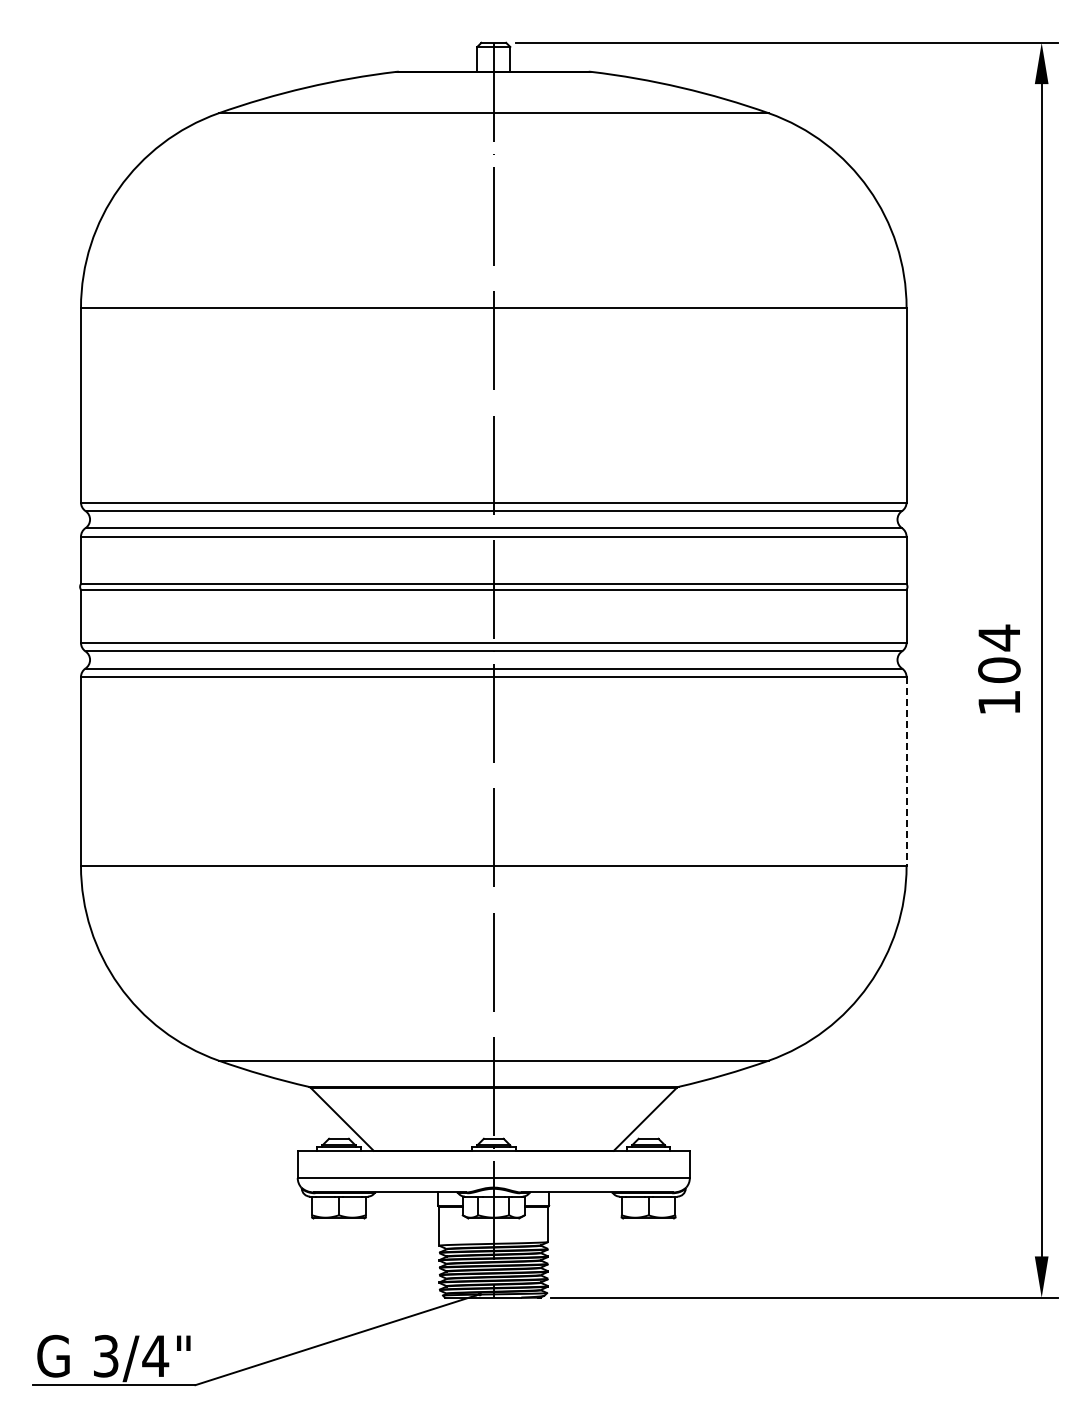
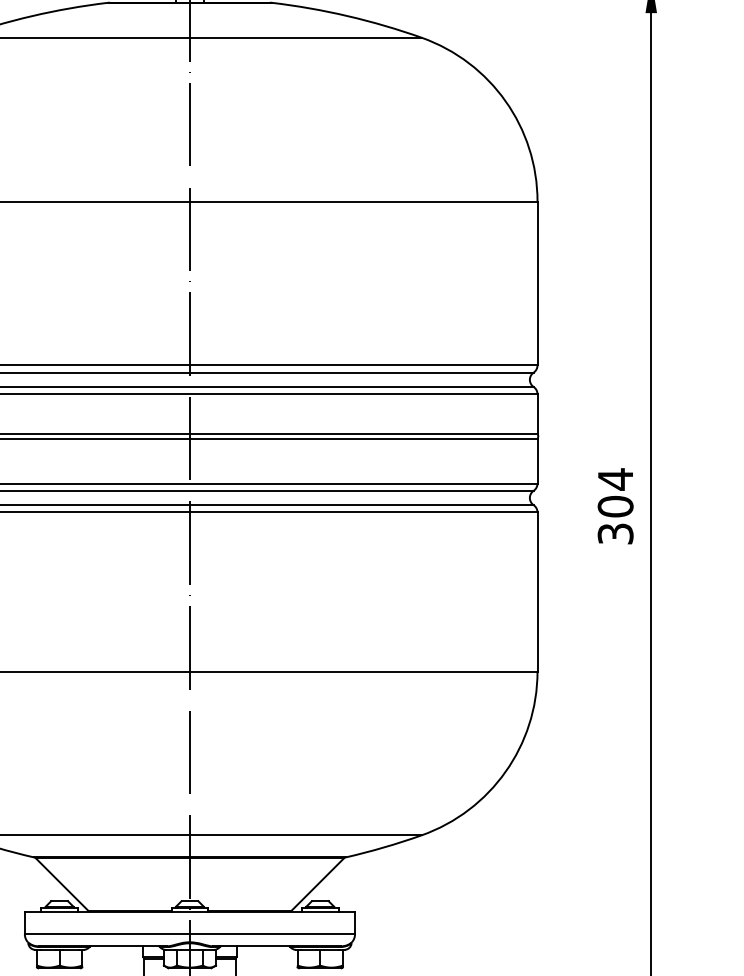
text: (999, 702) -> (615, 533), 104 -> 304
line: (906, 772) -> (537, 592), dashed -> solid

